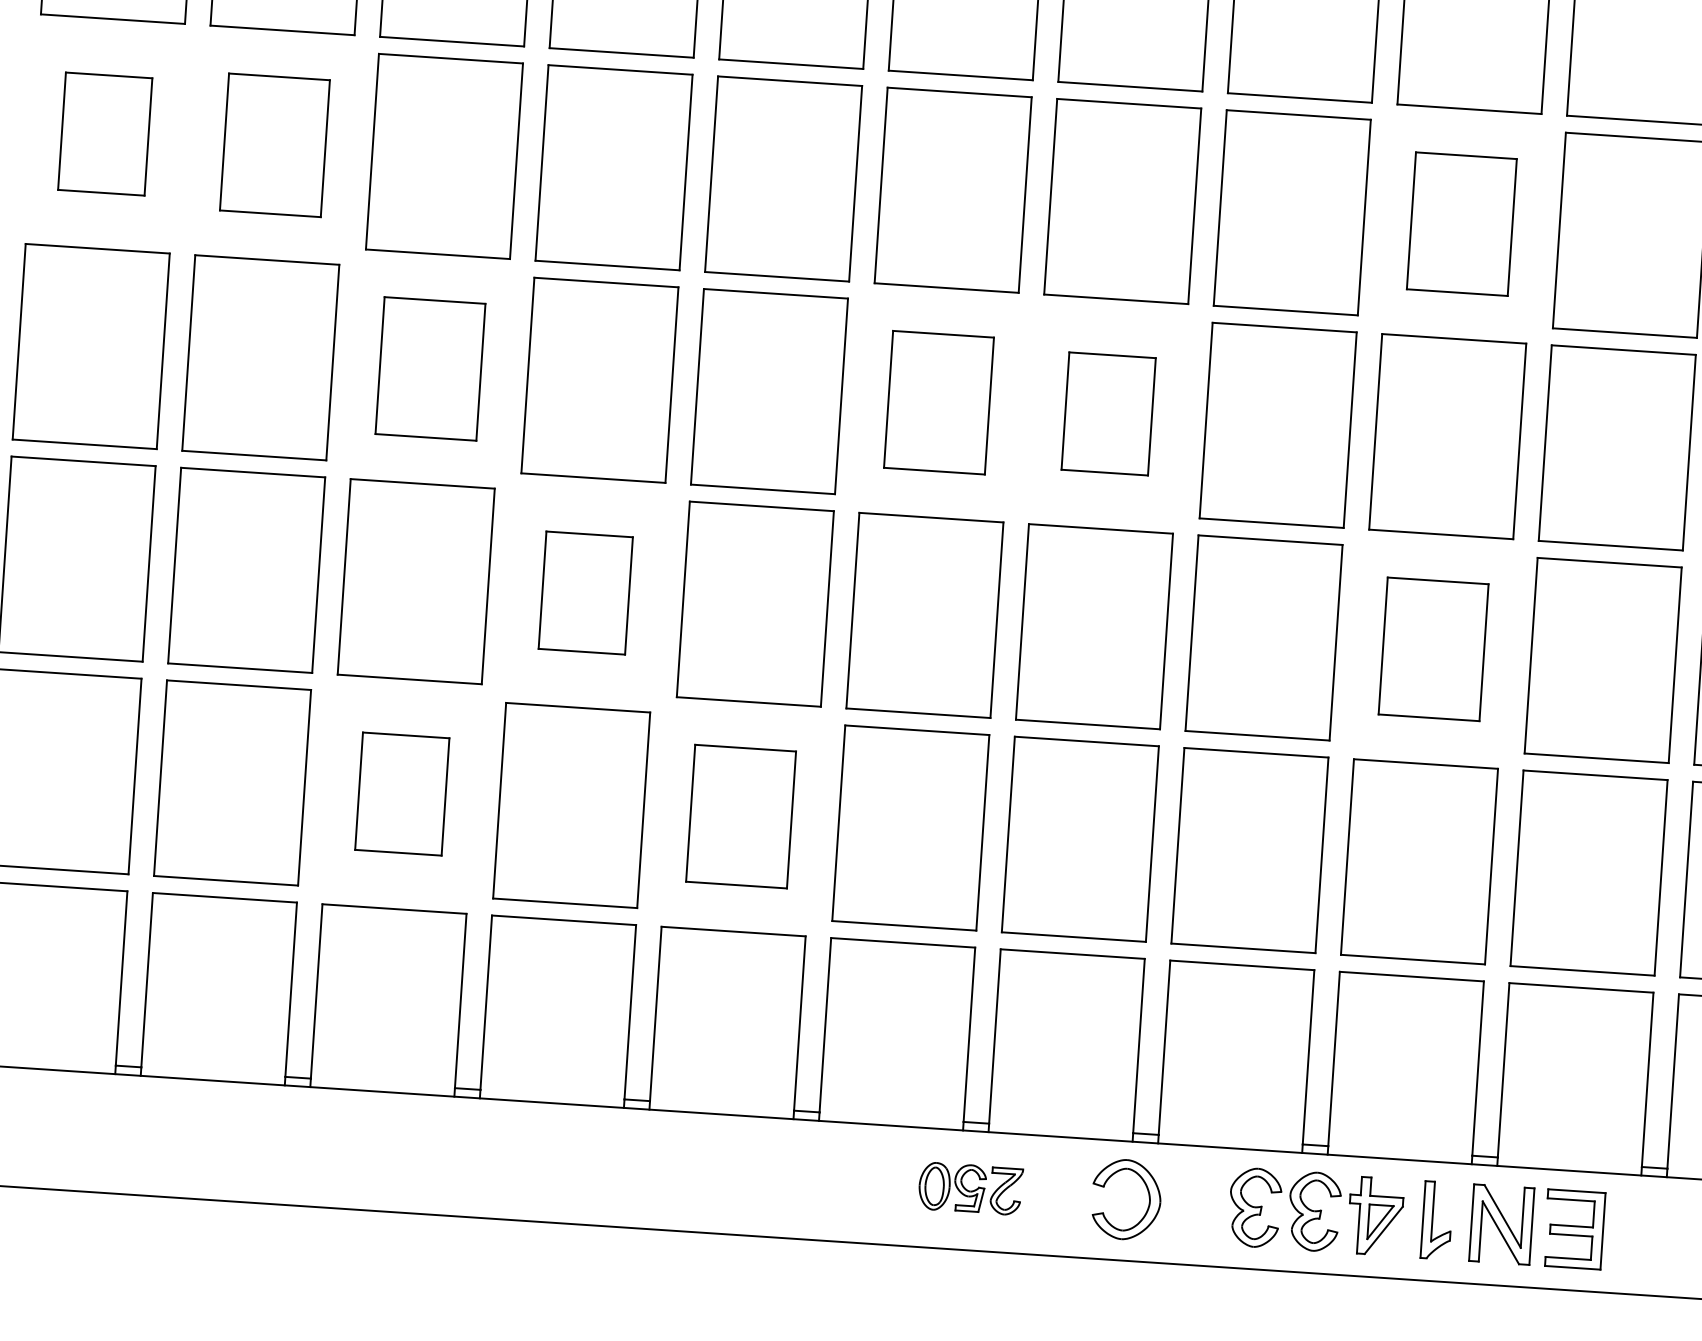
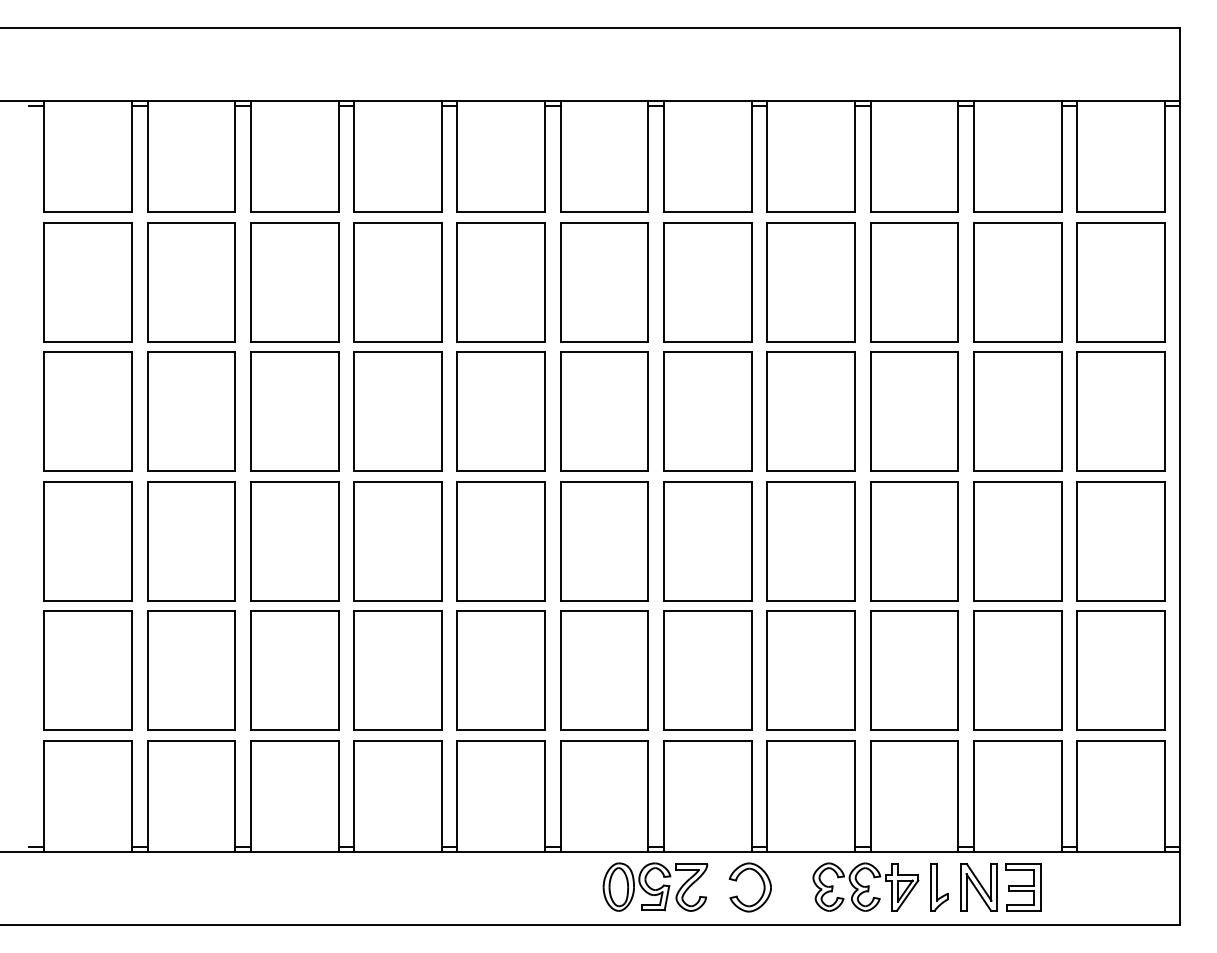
part: (104, 134) -> (87, 282), size x1.67
part: (274, 145) -> (191, 282), size x1.43
part: (1461, 224) -> (914, 282), size x1.43
part: (430, 368) -> (294, 411), size x1.43
part: (938, 402) -> (604, 411), size x1.43
part: (1107, 413) -> (707, 411), size x1.67
part: (584, 593) -> (397, 541), size x1.67
part: (1433, 649) -> (914, 541), size x1.43
part: (401, 793) -> (294, 670), size x1.67
part: (739, 816) -> (500, 670), size x1.43
part: (970, 1187) -> (655, 886), size x1.67

